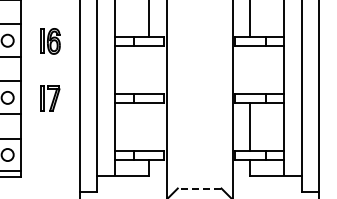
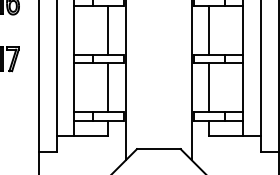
line: (149, 69) -> (108, 30), added
line: (250, 69) -> (209, 30), added
line: (149, 126) -> (108, 87), added
line: (199, 188) -> (158, 149), dashed -> solid

